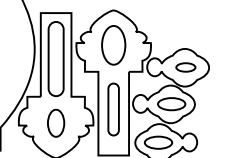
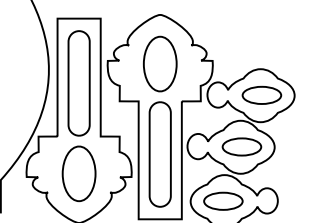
part: (185, 66) -> (261, 94), size x1.43
part: (113, 109) -> (159, 154), size x1.43
part: (55, 123) -> (78, 173), size x1.43

